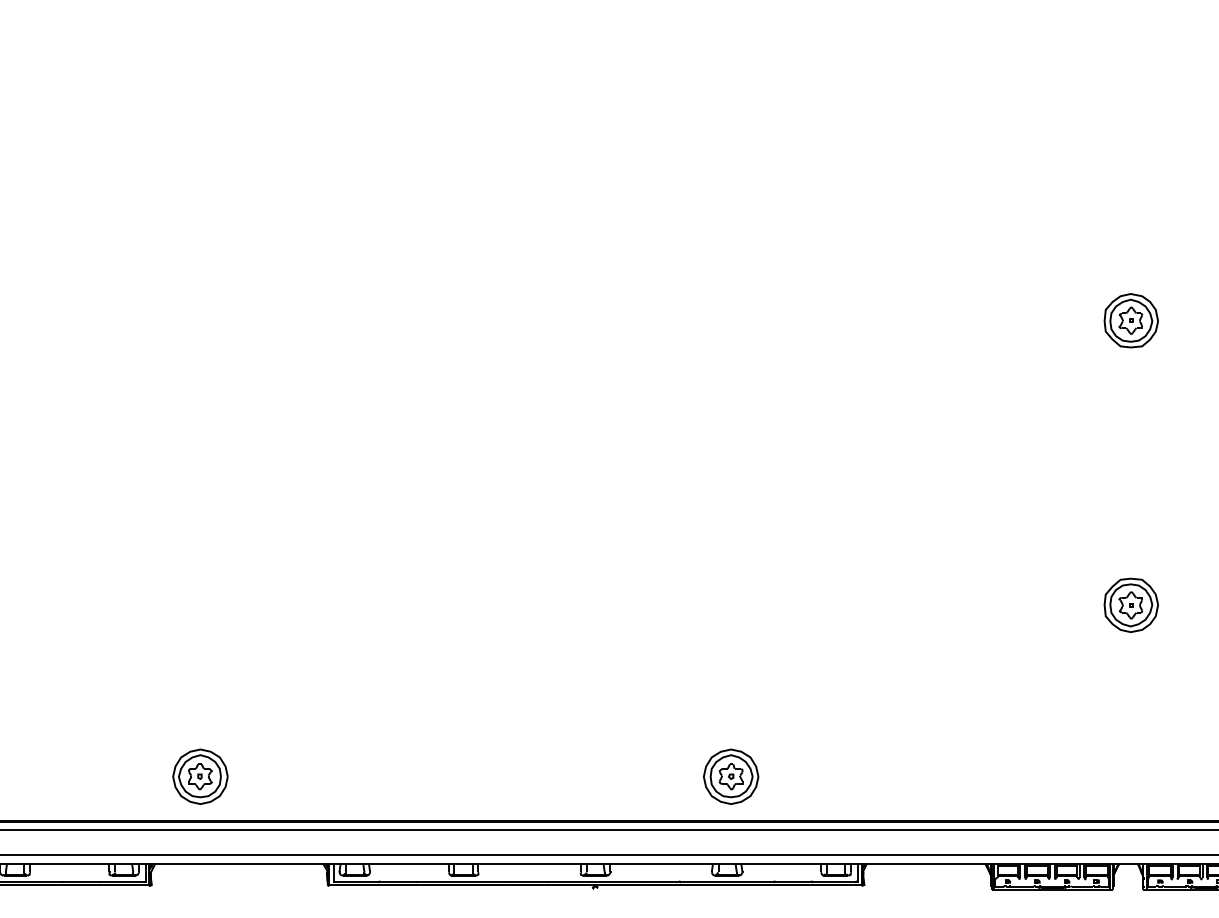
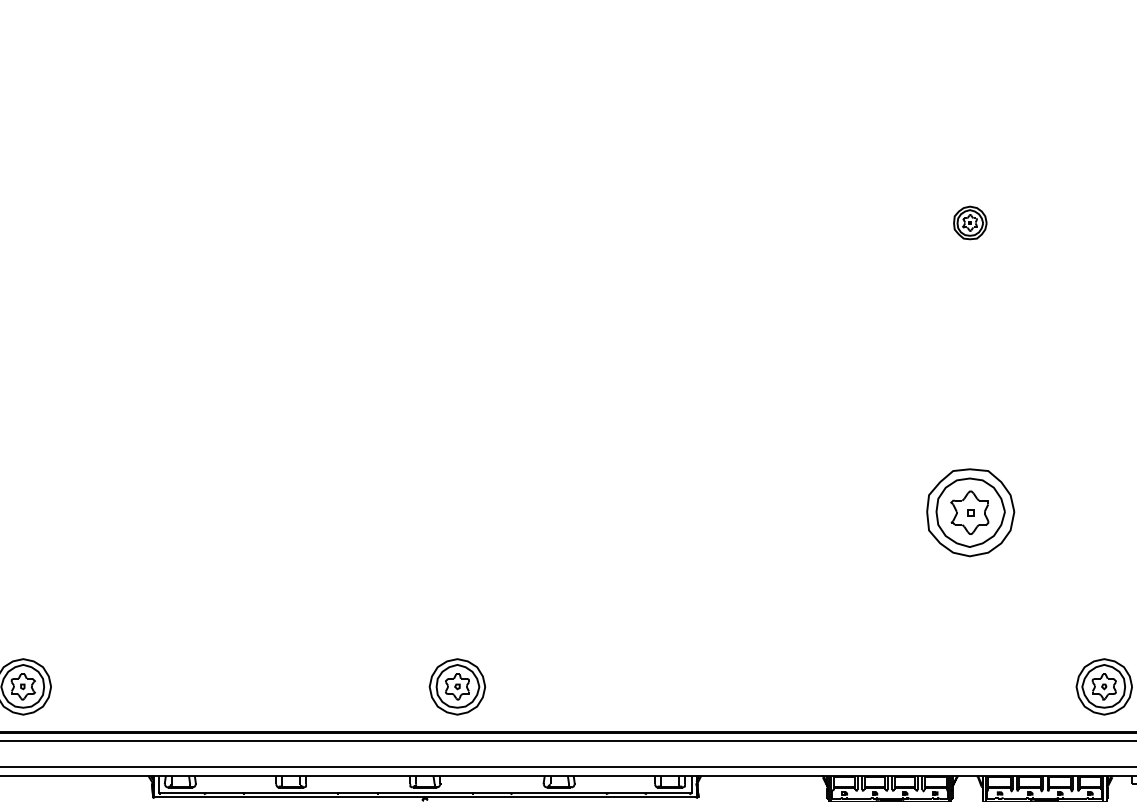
part: (1130, 320) -> (969, 222), size x0.6
part: (1130, 604) -> (969, 511), size x1.6
part: (731, 776) -> (457, 686), moved

